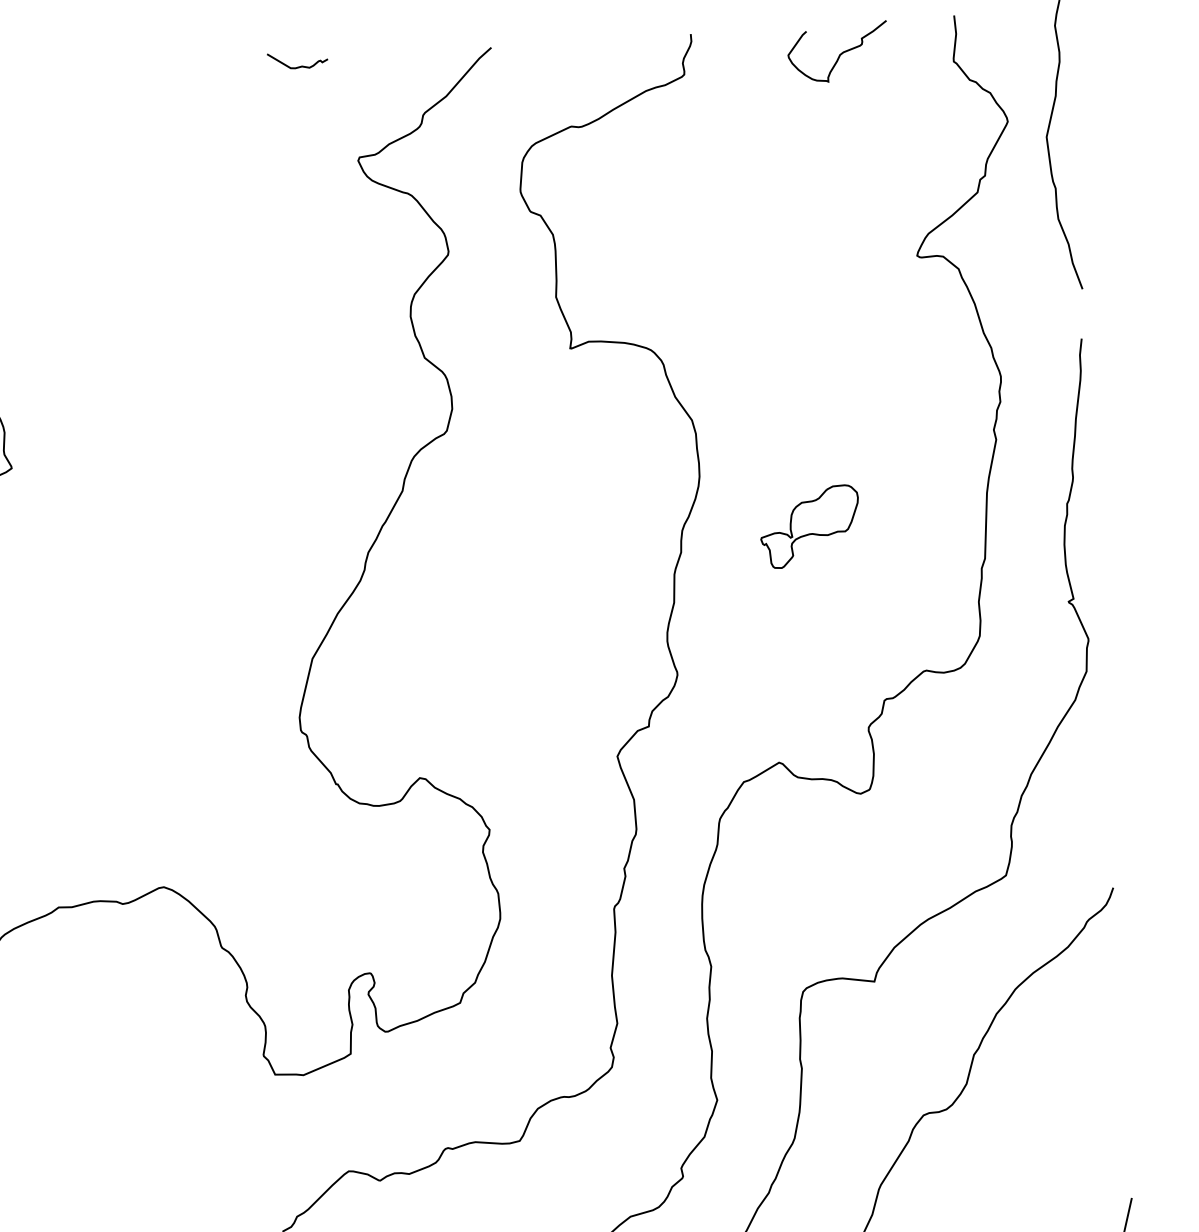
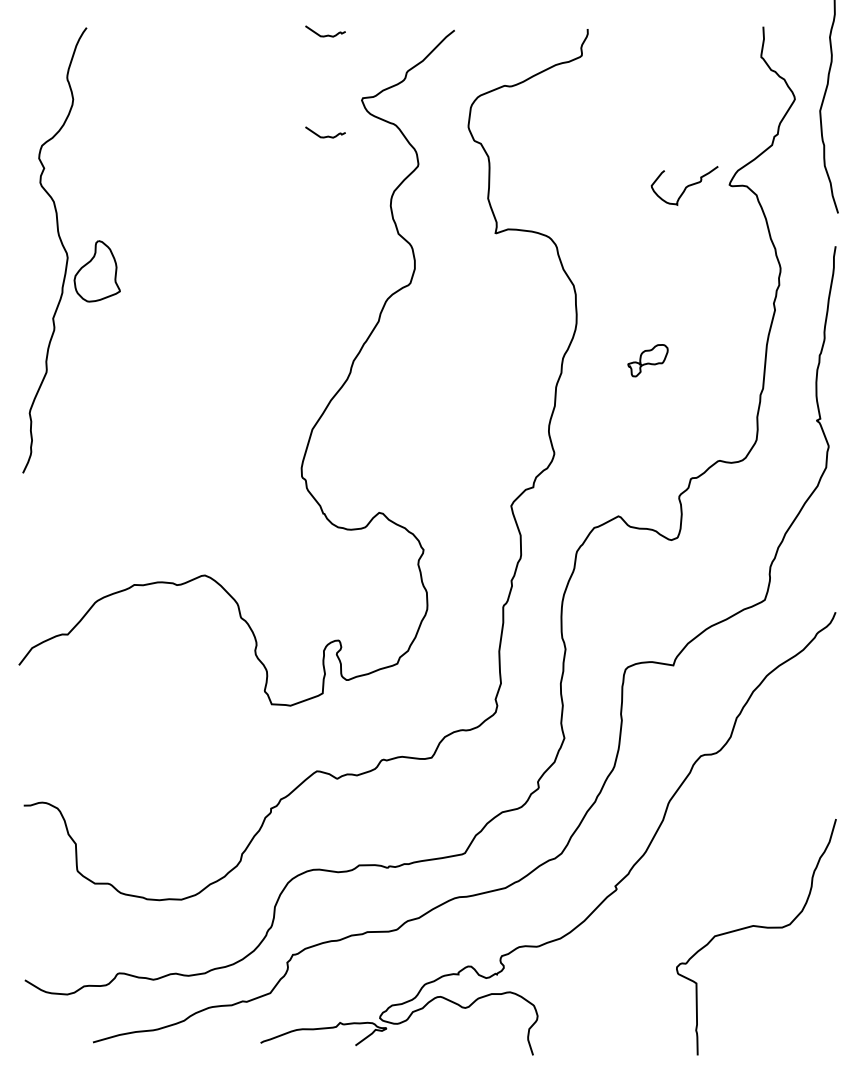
curve: (839, 53) -> (685, 186), moved
curve: (309, 216) -> (327, 135), added
part: (809, 526) -> (647, 360), size x0.6

